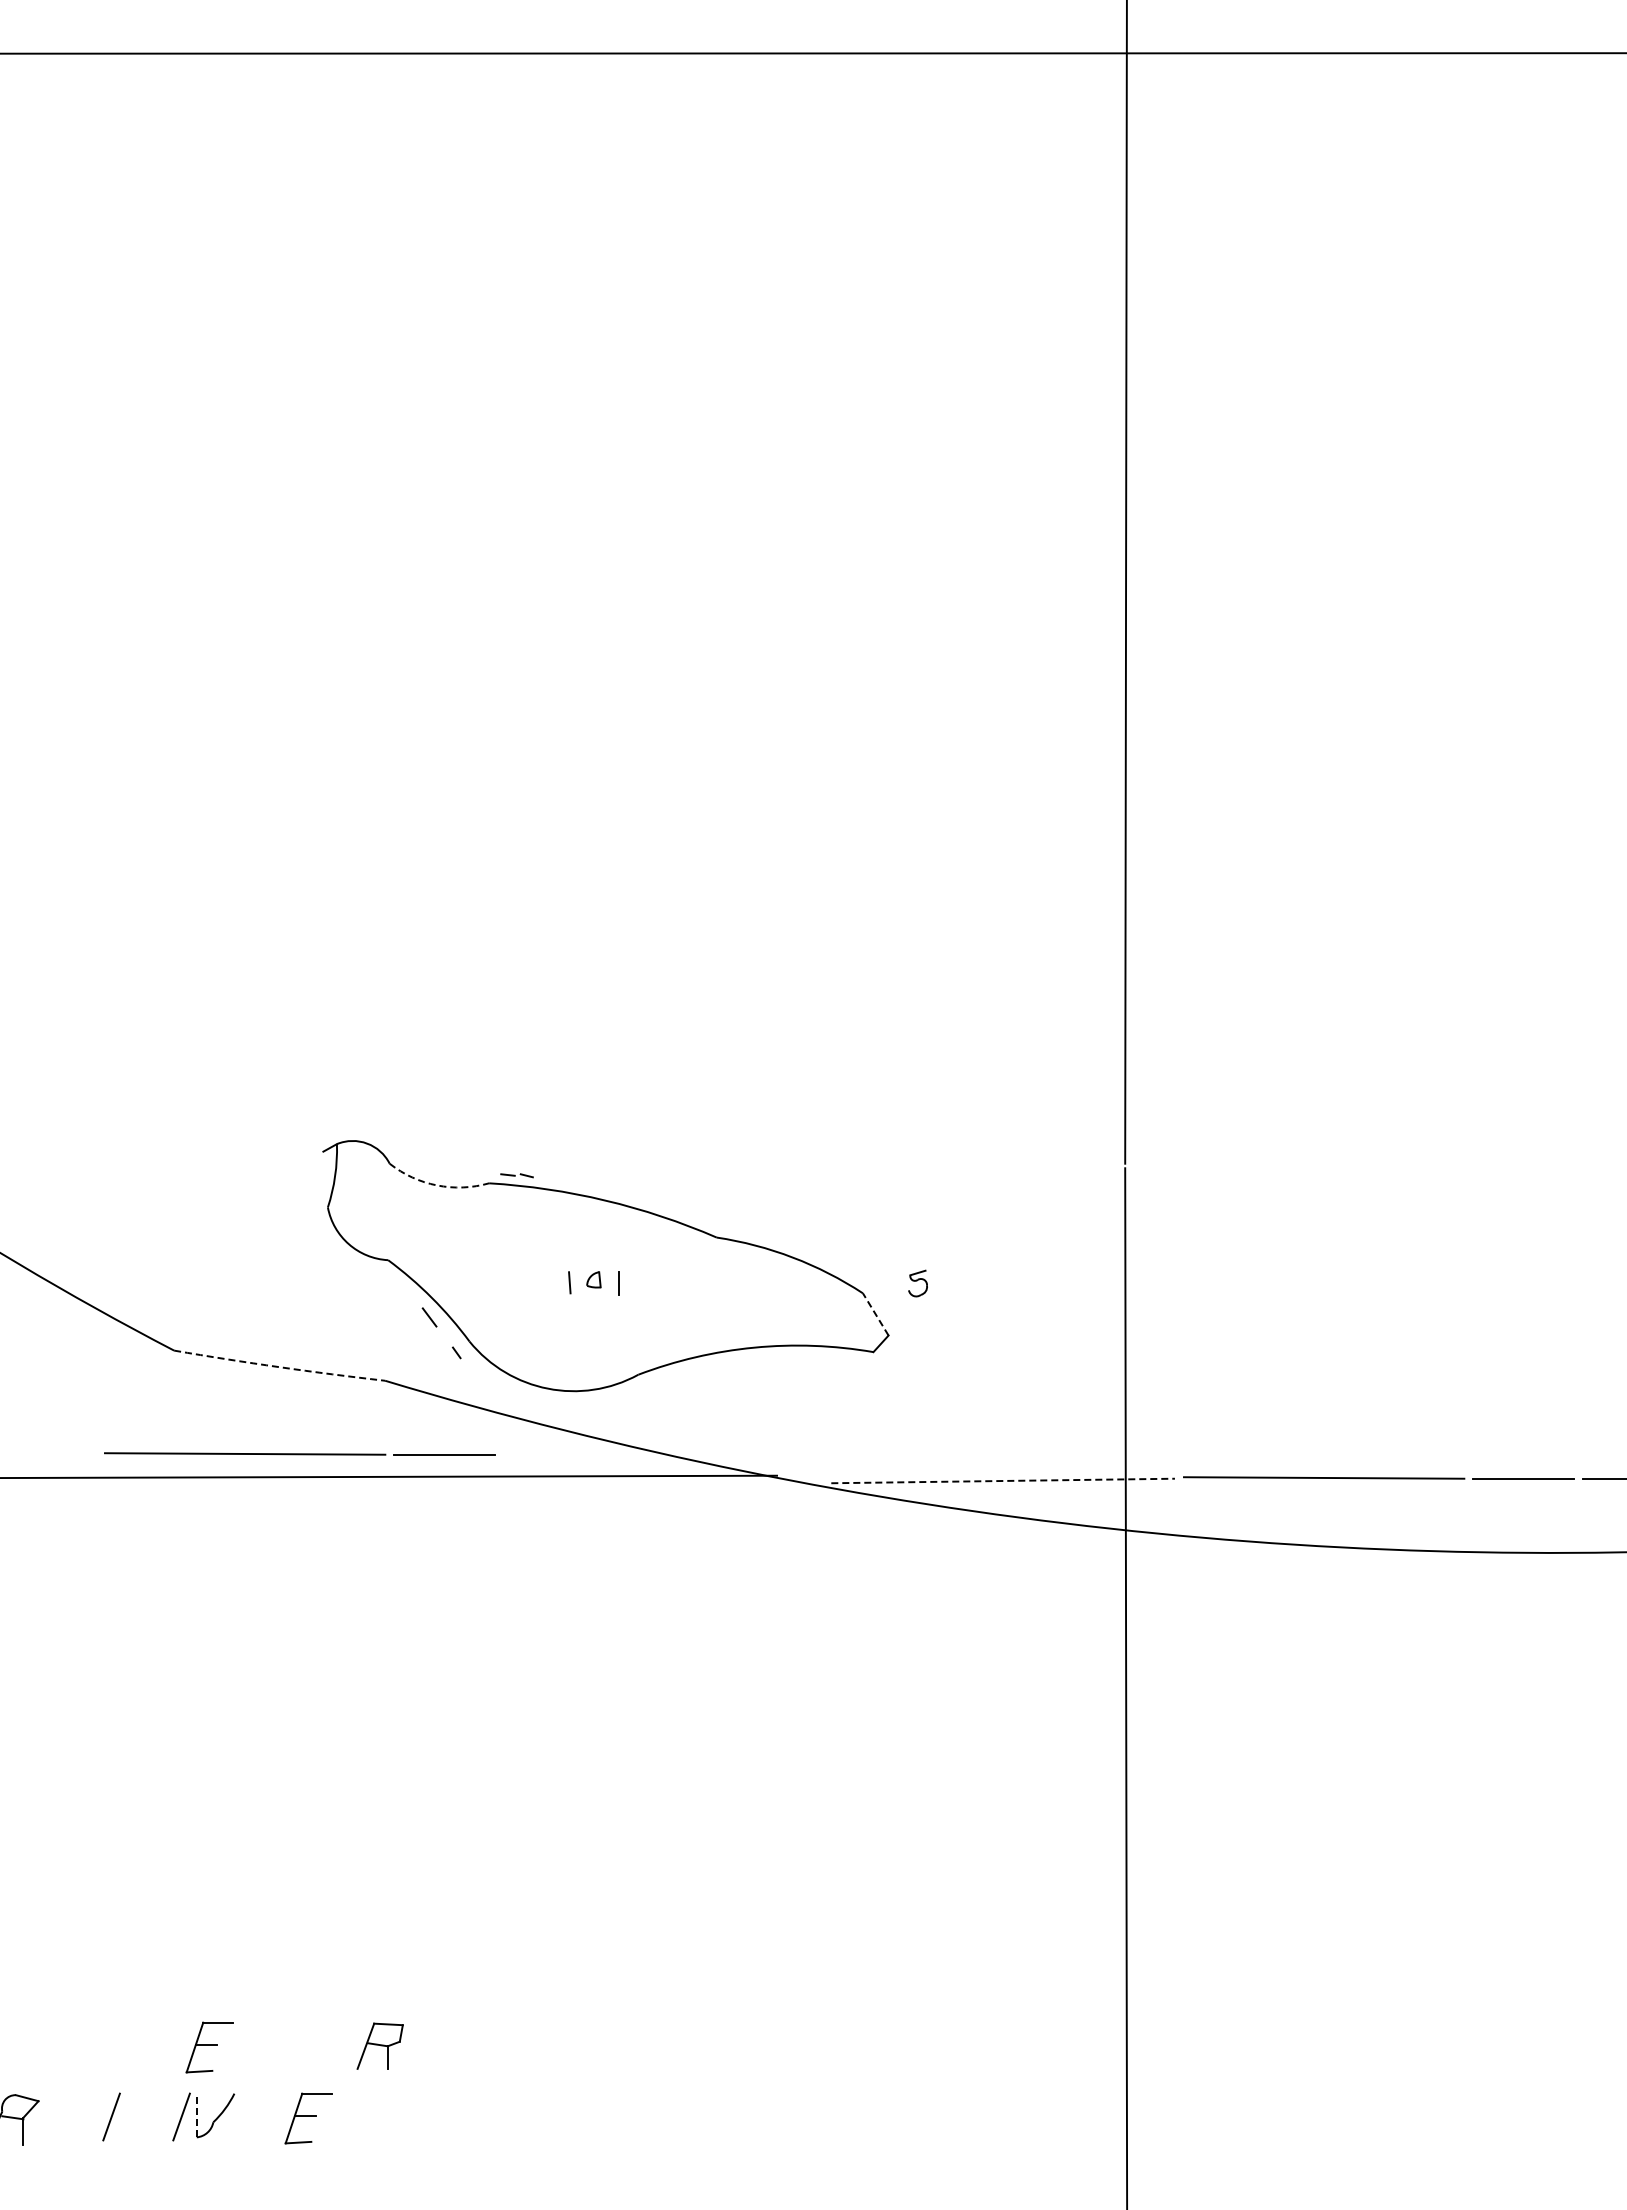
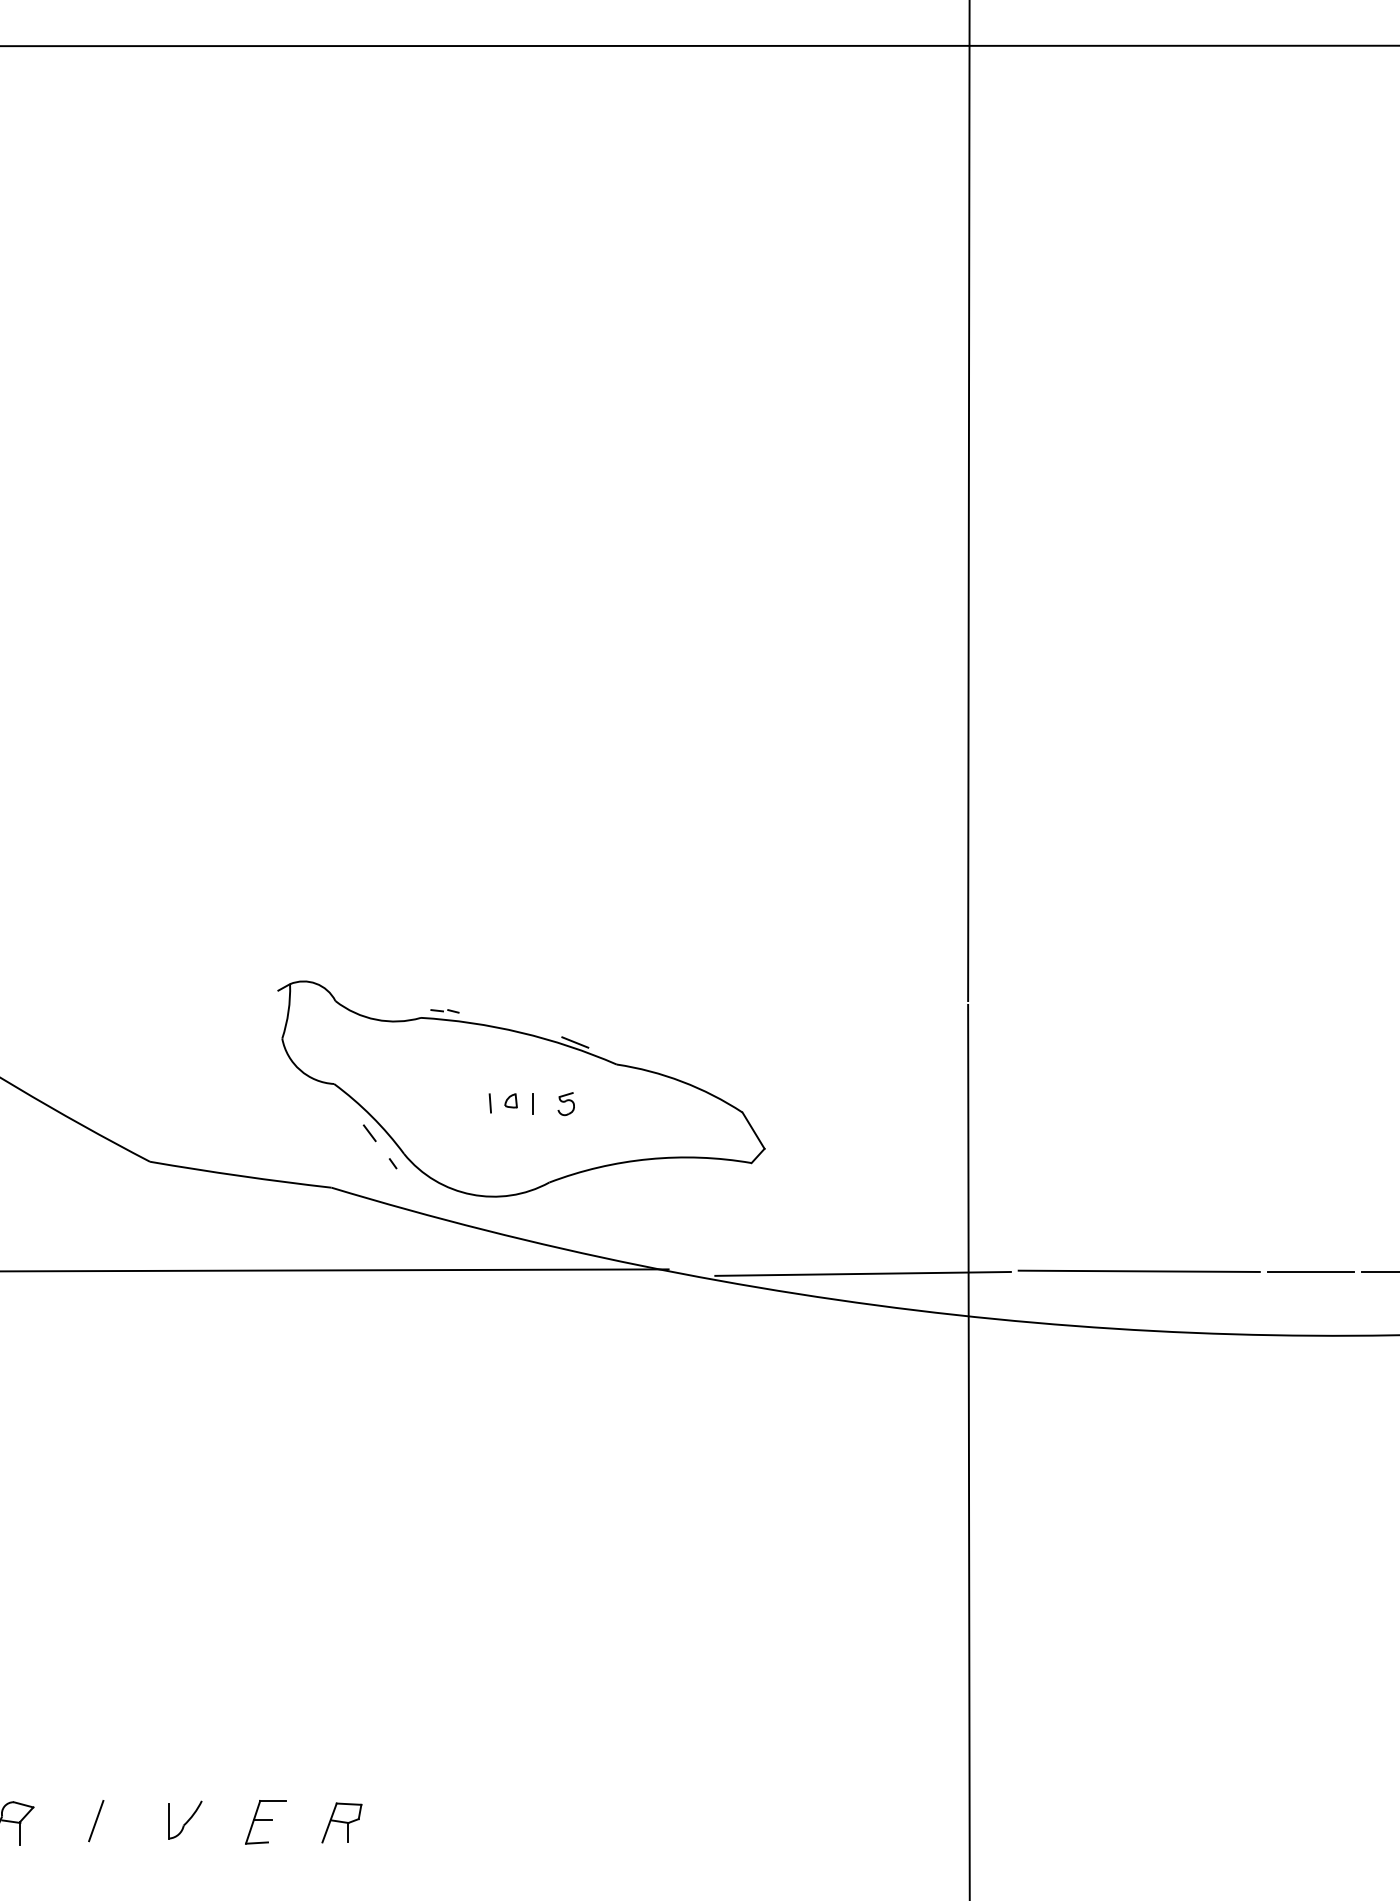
arc: (437, 1185) -> (376, 1019), dashed -> solid
line: (668, 1211) -> (575, 1042), added
part: (917, 1283) -> (565, 1104), moved
line: (875, 1314) -> (753, 1130), dashed -> solid
arc: (279, 1367) -> (240, 1176), dashed -> solid
line: (299, 1453) -> (257, 1250), removed
line: (1003, 1480) -> (863, 1273), dashed -> solid
part: (379, 2045) -> (341, 1822), moved
part: (209, 2047) -> (180, 1761), removed
line: (181, 2116) -> (156, 1820), removed
line: (196, 2116) -> (169, 1820), dashed -> solid

